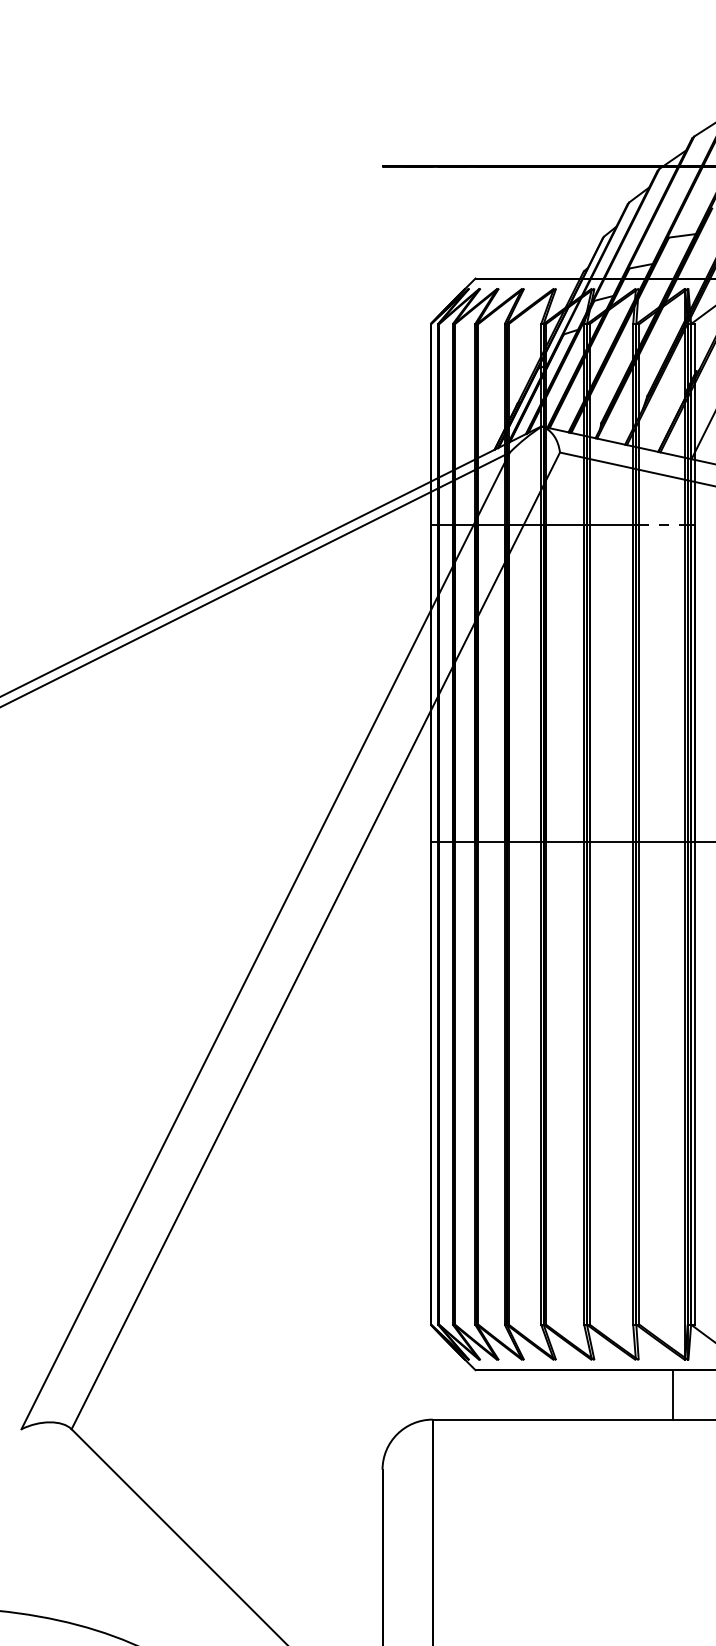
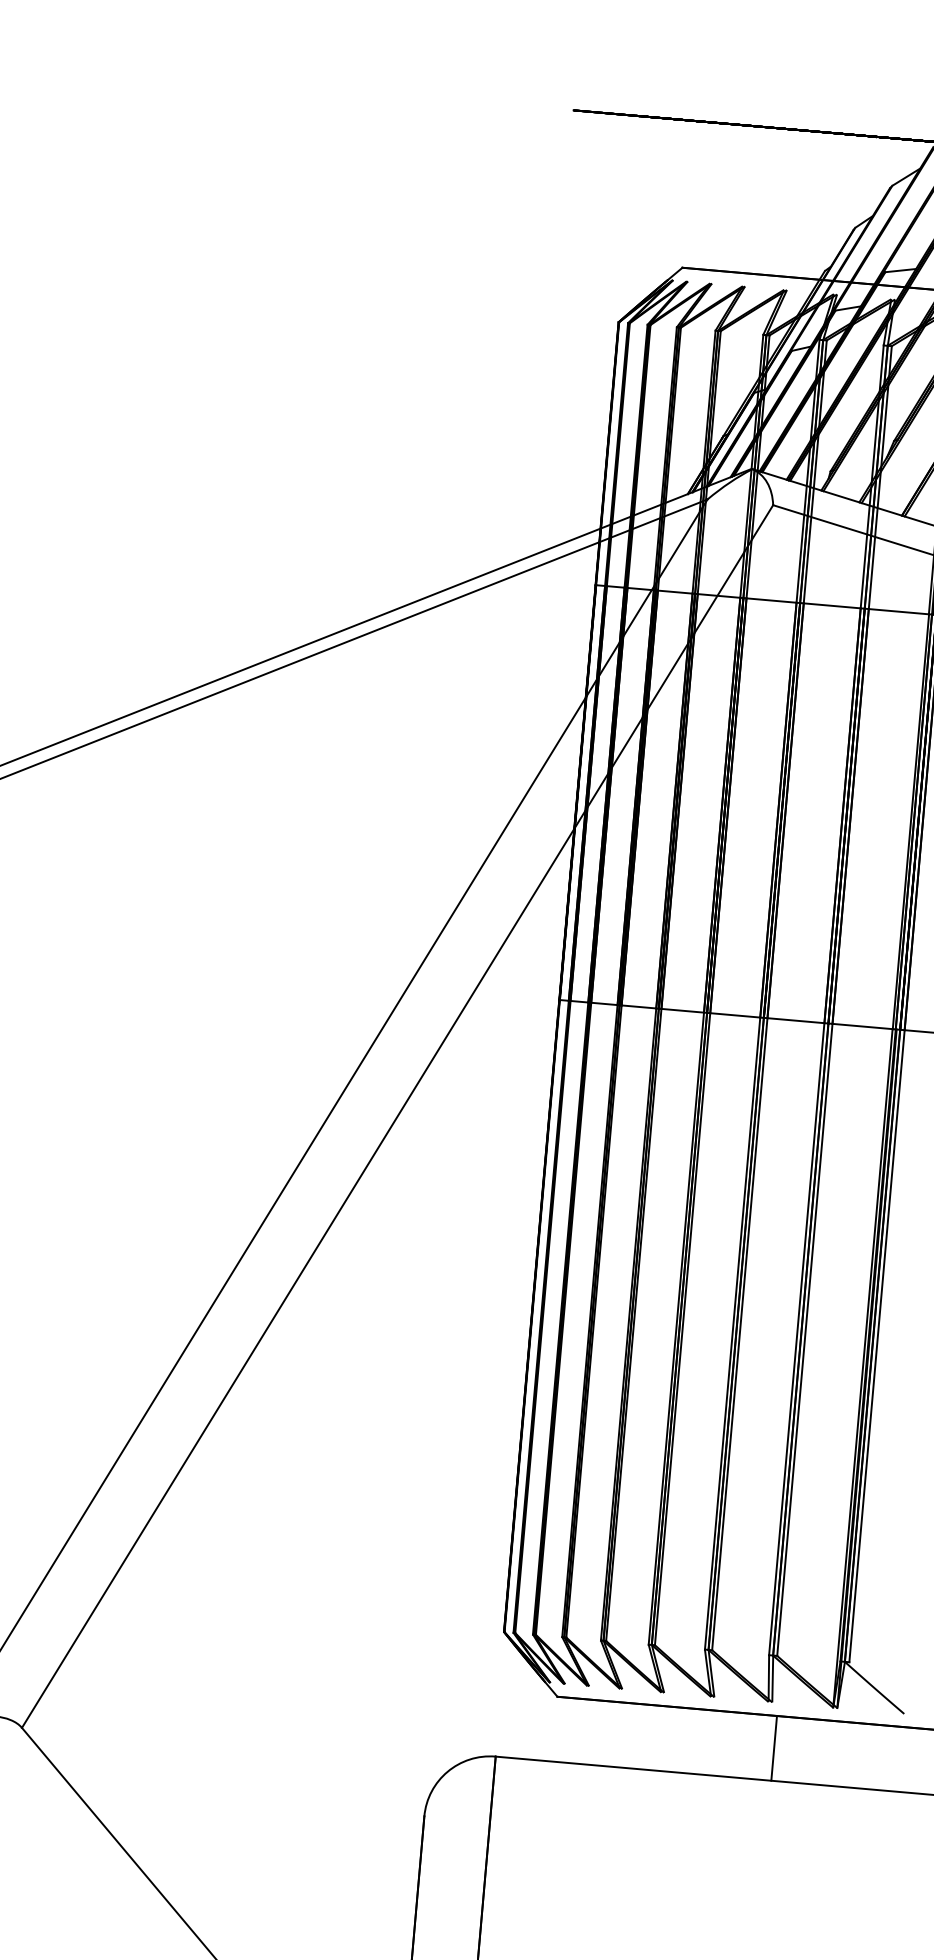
line: (662, 524) -> (899, 611), dashed -> solid
line: (673, 1394) -> (774, 1747), moved

